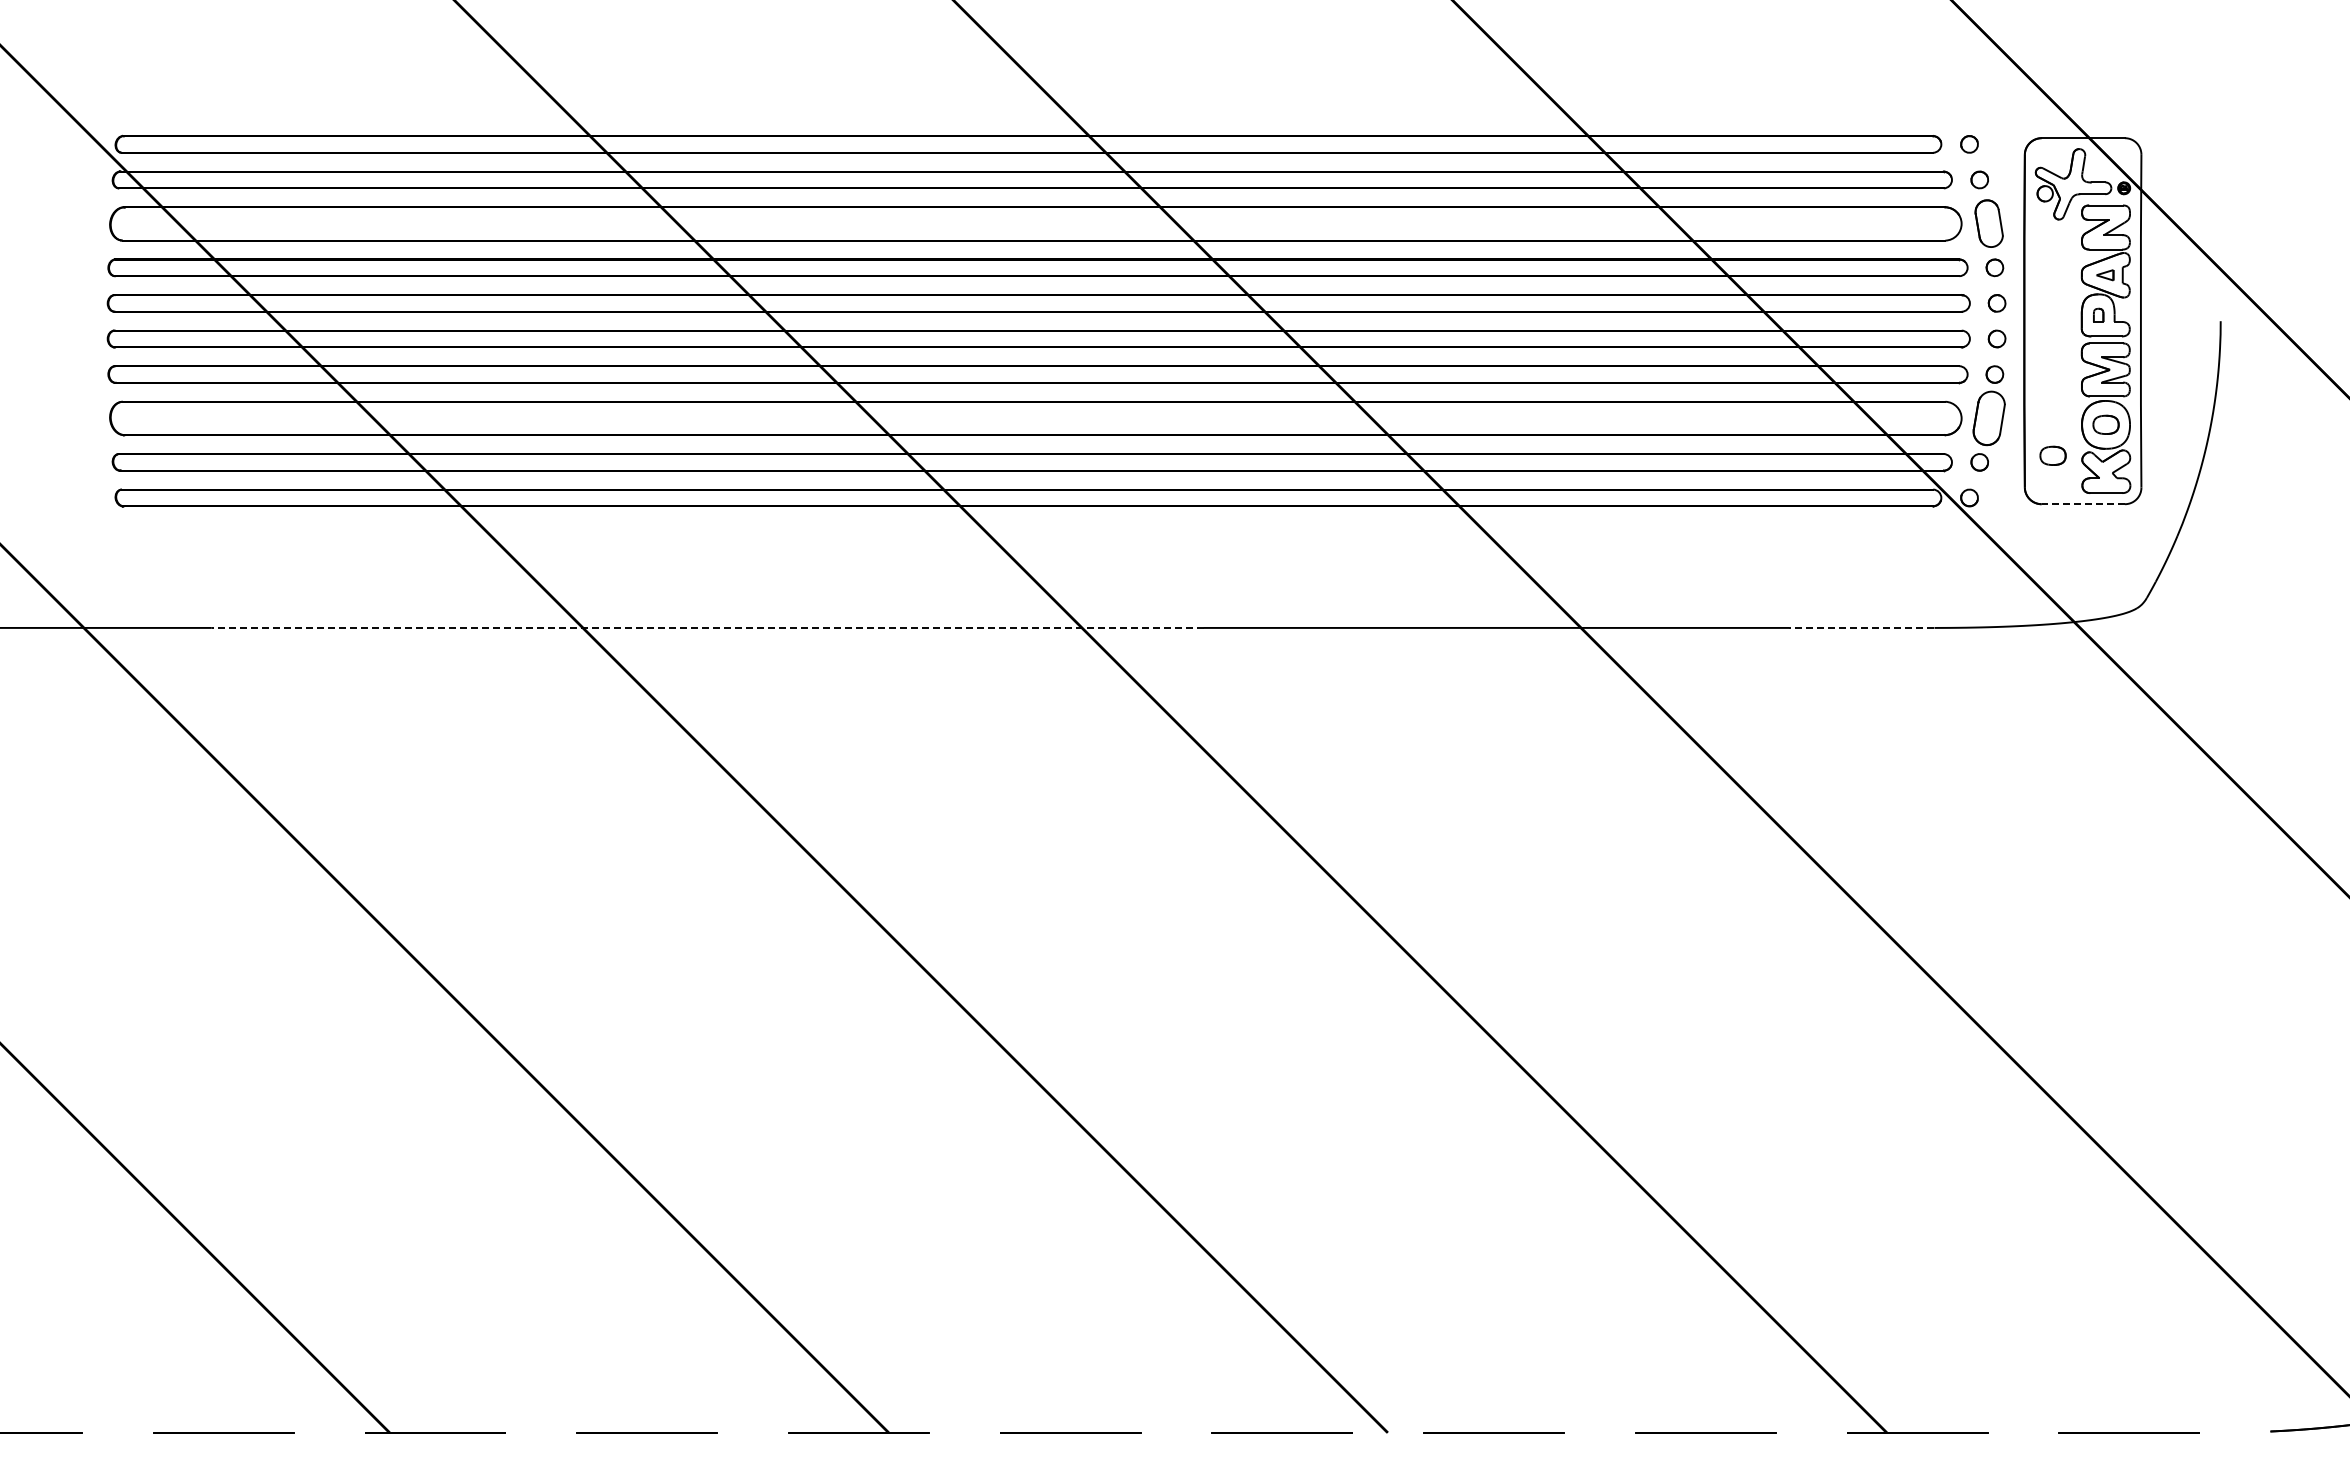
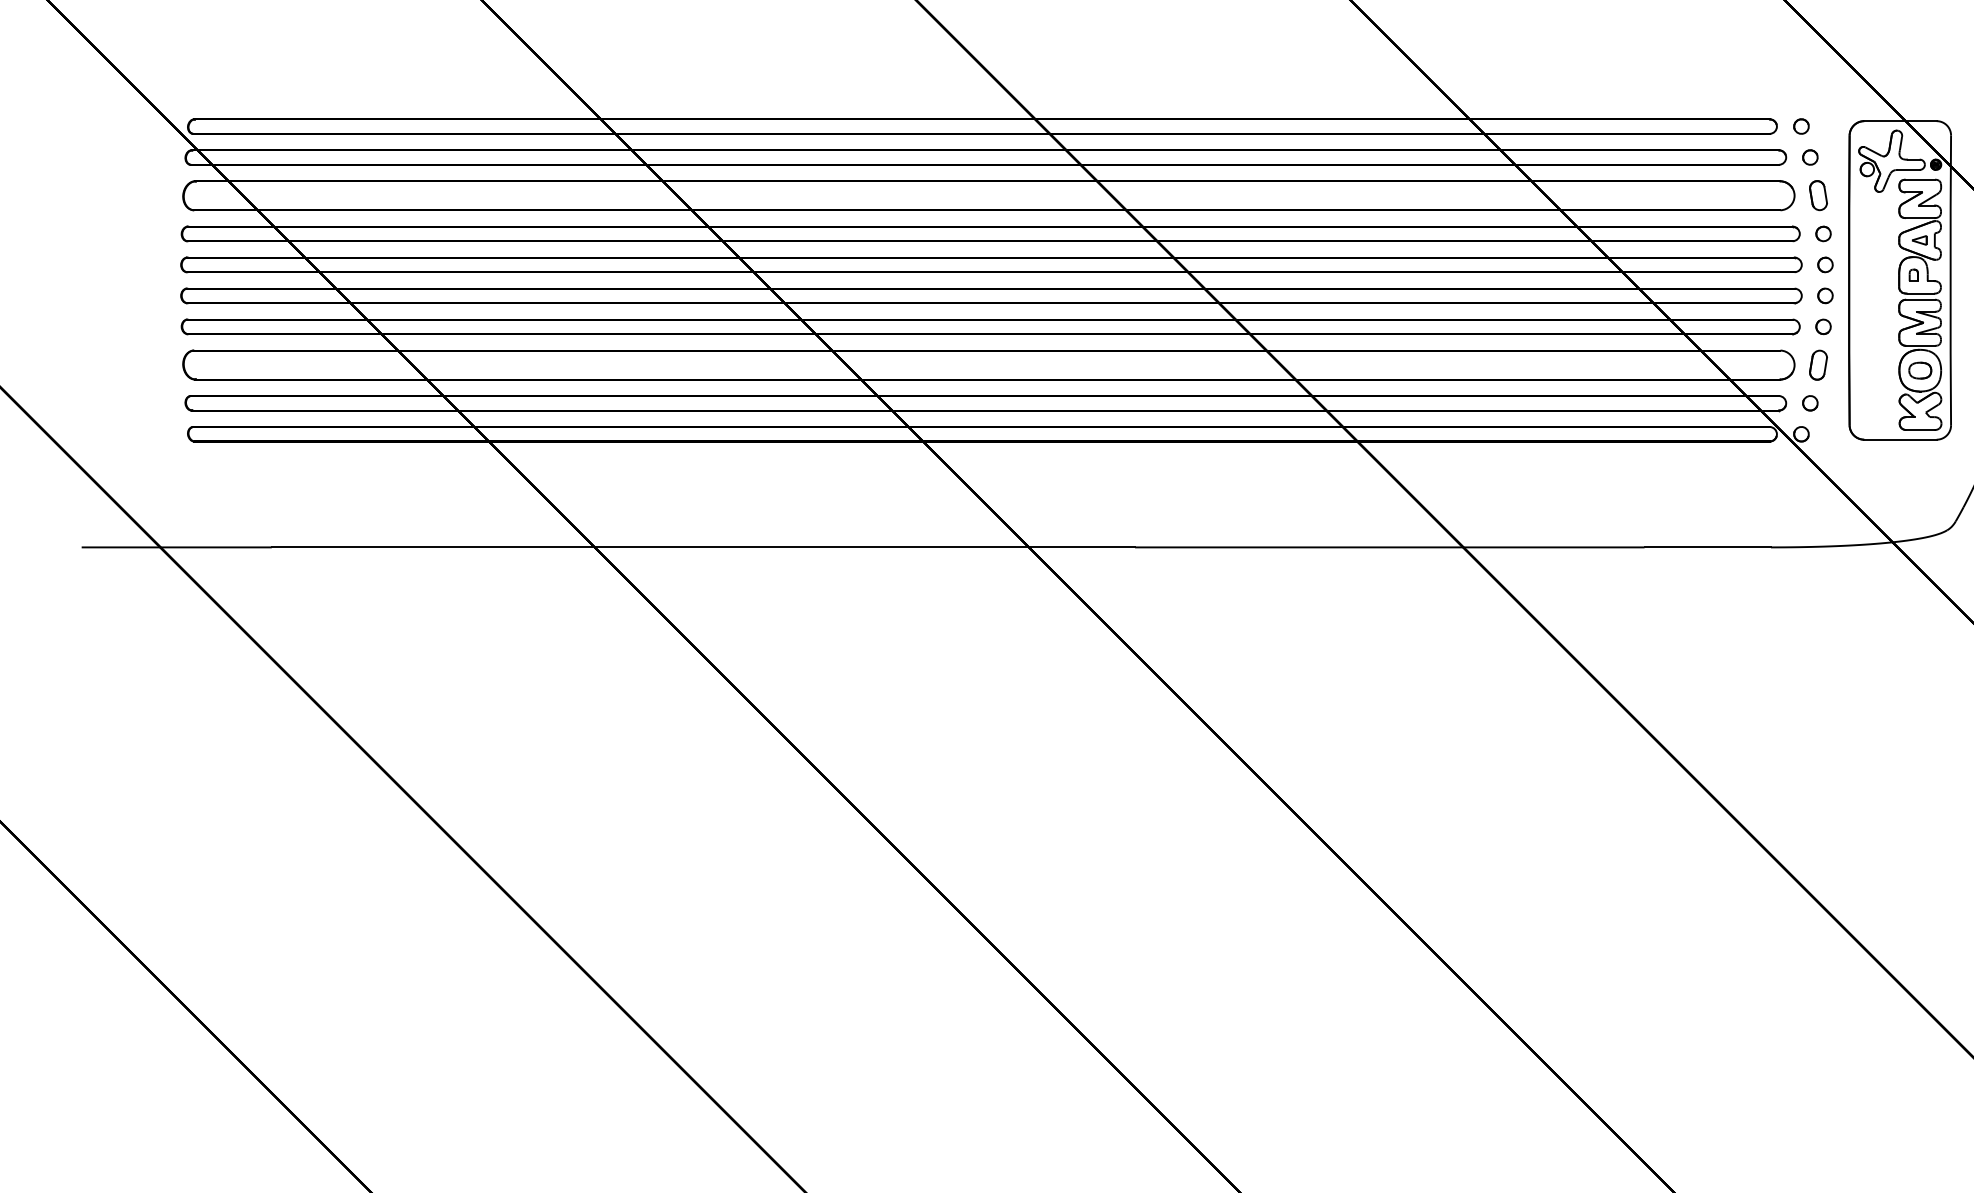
part: (1988, 223) -> (1817, 195), size x0.71
part: (1988, 418) -> (1817, 365), size x0.62
part: (2052, 455) -> (1873, 397), removed
line: (2083, 504) -> (1900, 439), dashed -> solid
line: (707, 627) -> (703, 547), dashed -> solid
line: (1861, 627) -> (1707, 547), dashed -> solid

